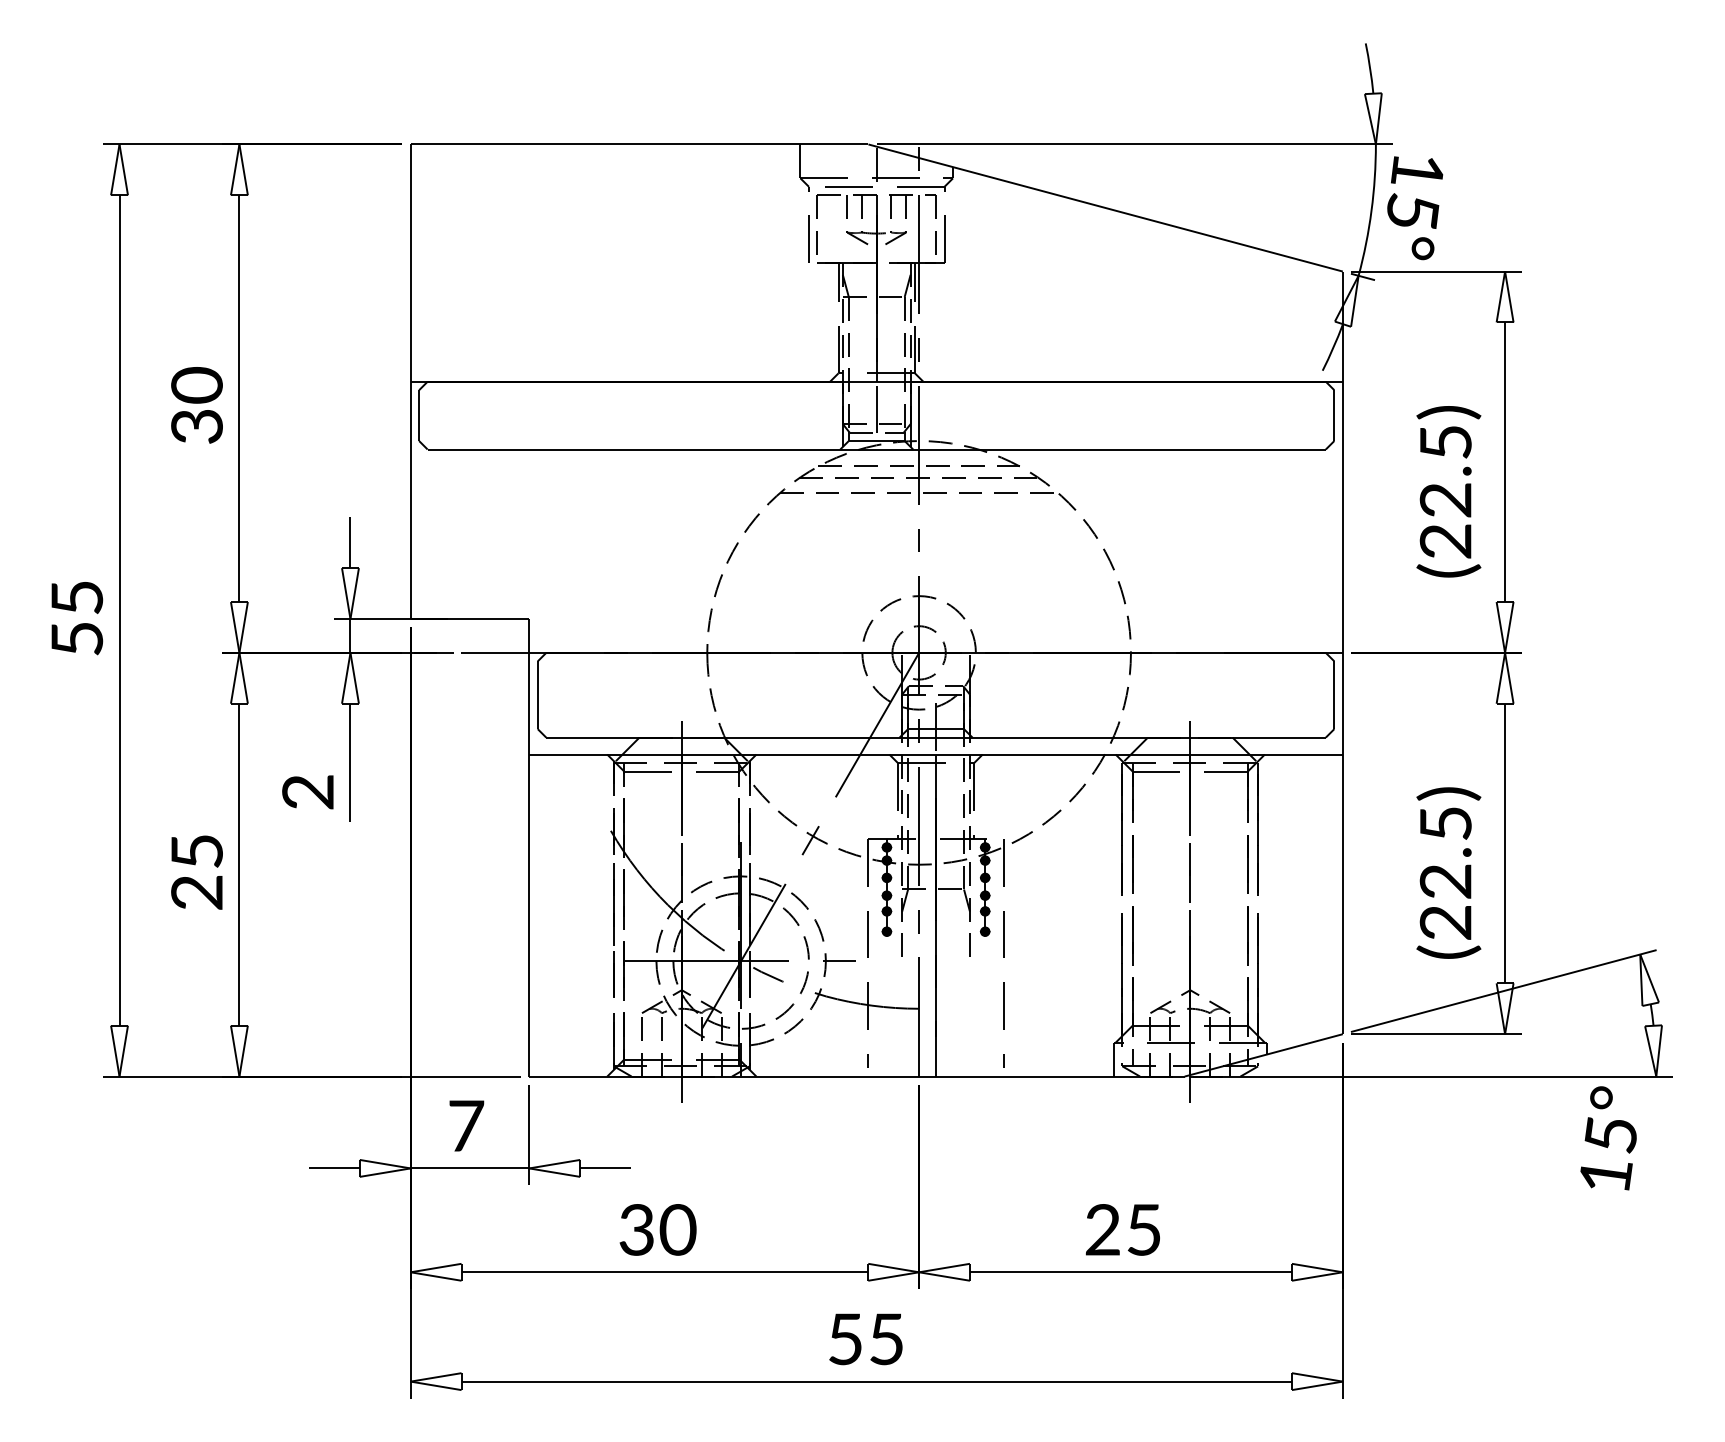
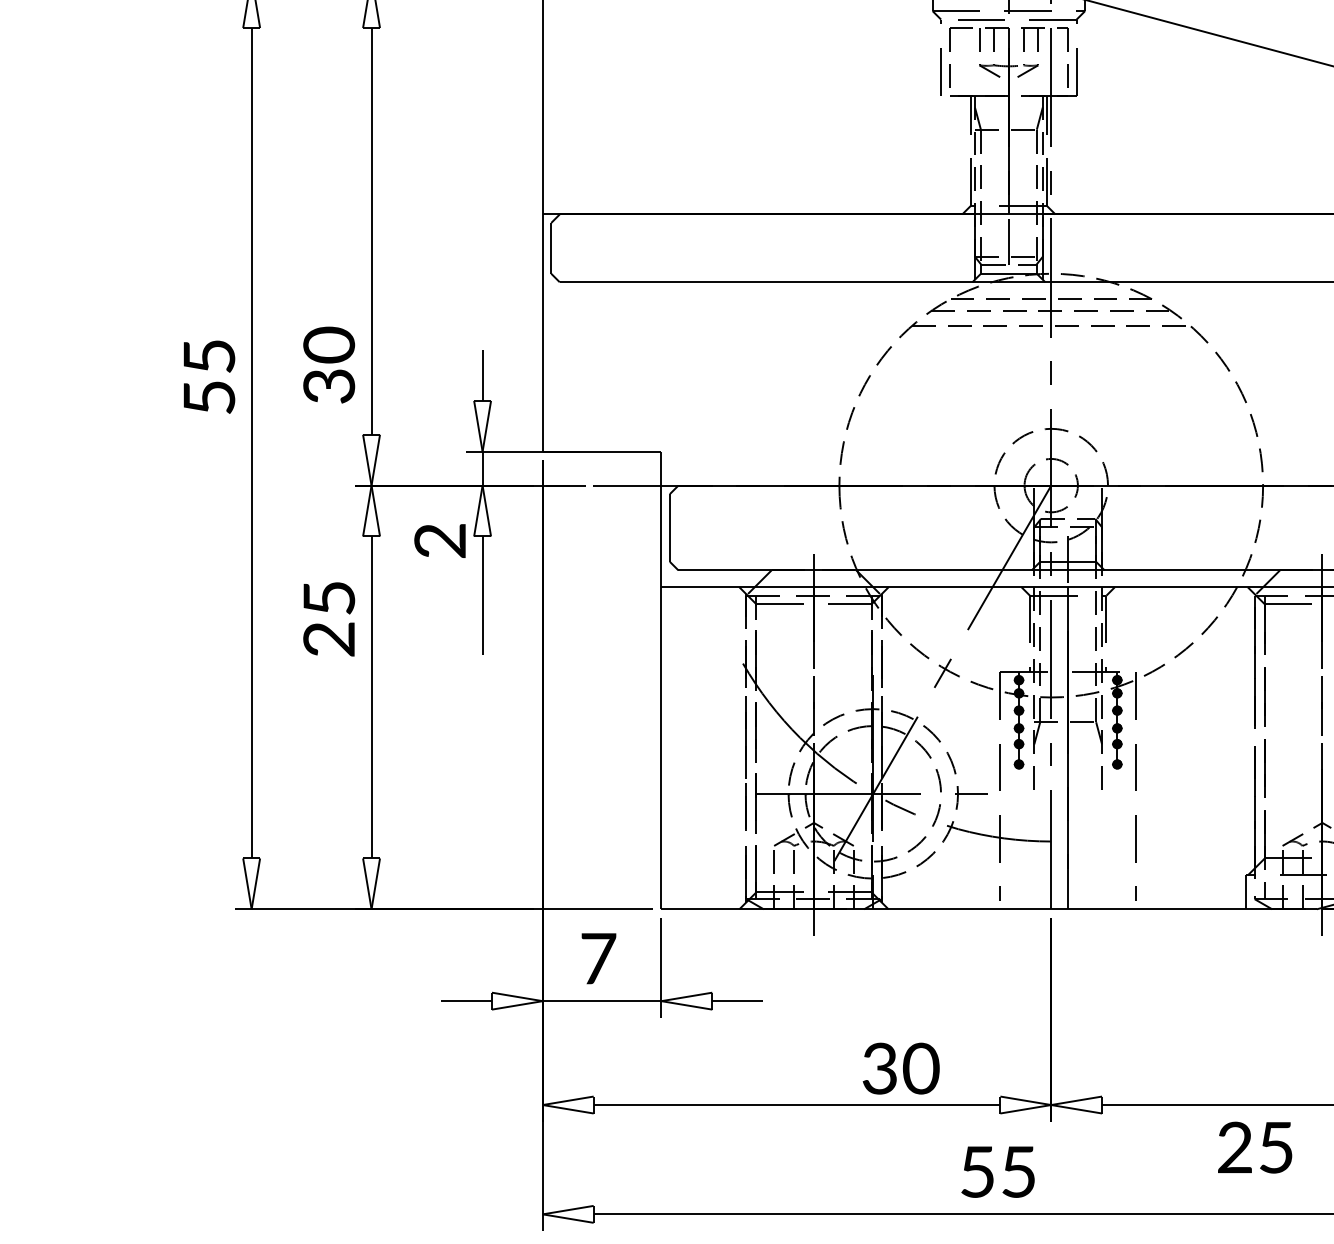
text: (196, 405) -> (328, 365), moved
text: (77, 618) -> (209, 377), moved
text: (307, 792) -> (439, 541), moved
text: (196, 872) -> (328, 619), moved
text: (657, 1229) -> (900, 1068), moved
text: (1122, 1229) -> (1254, 1147), moved

